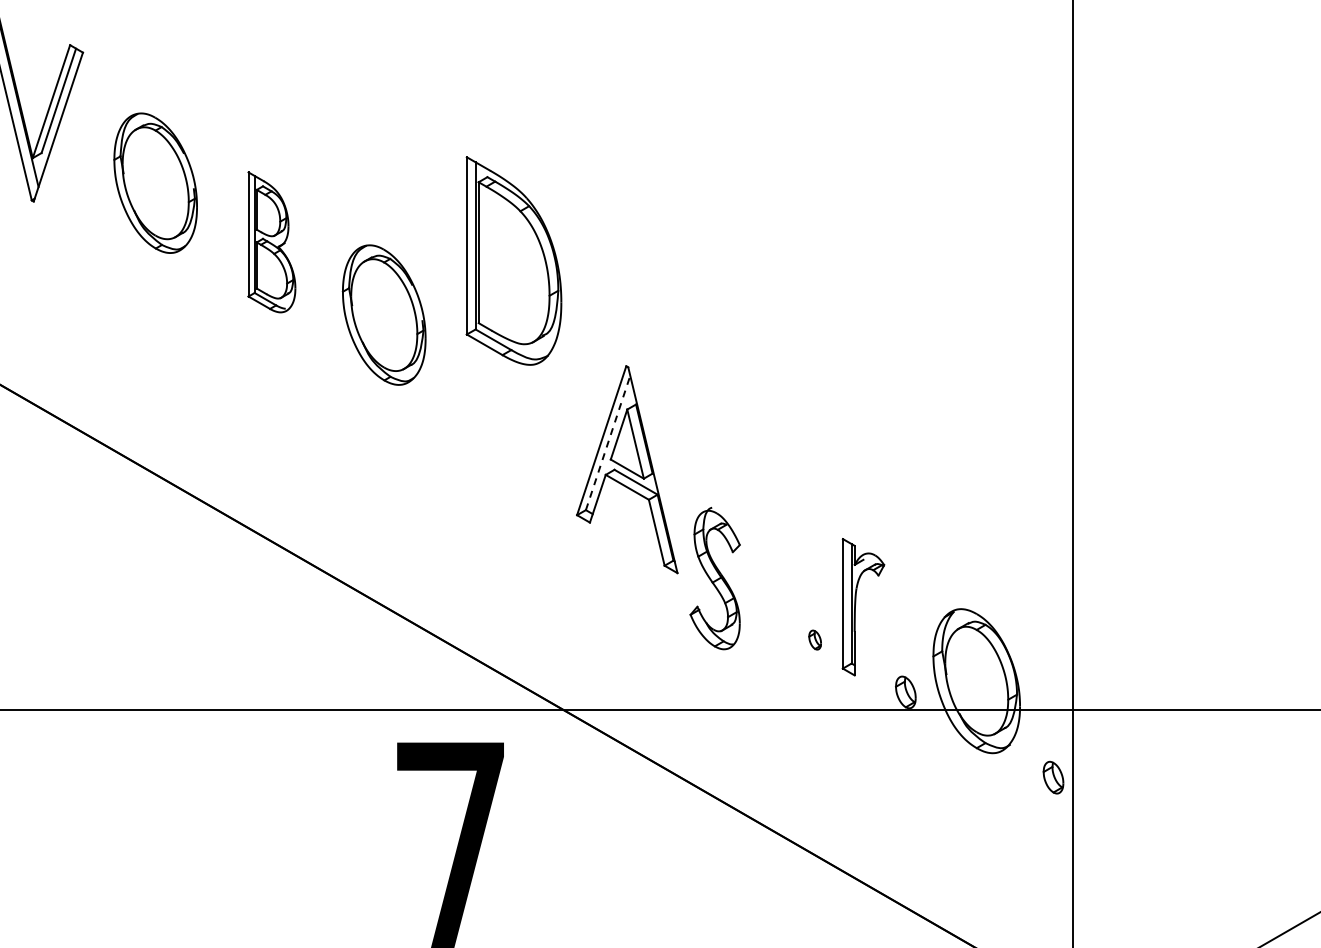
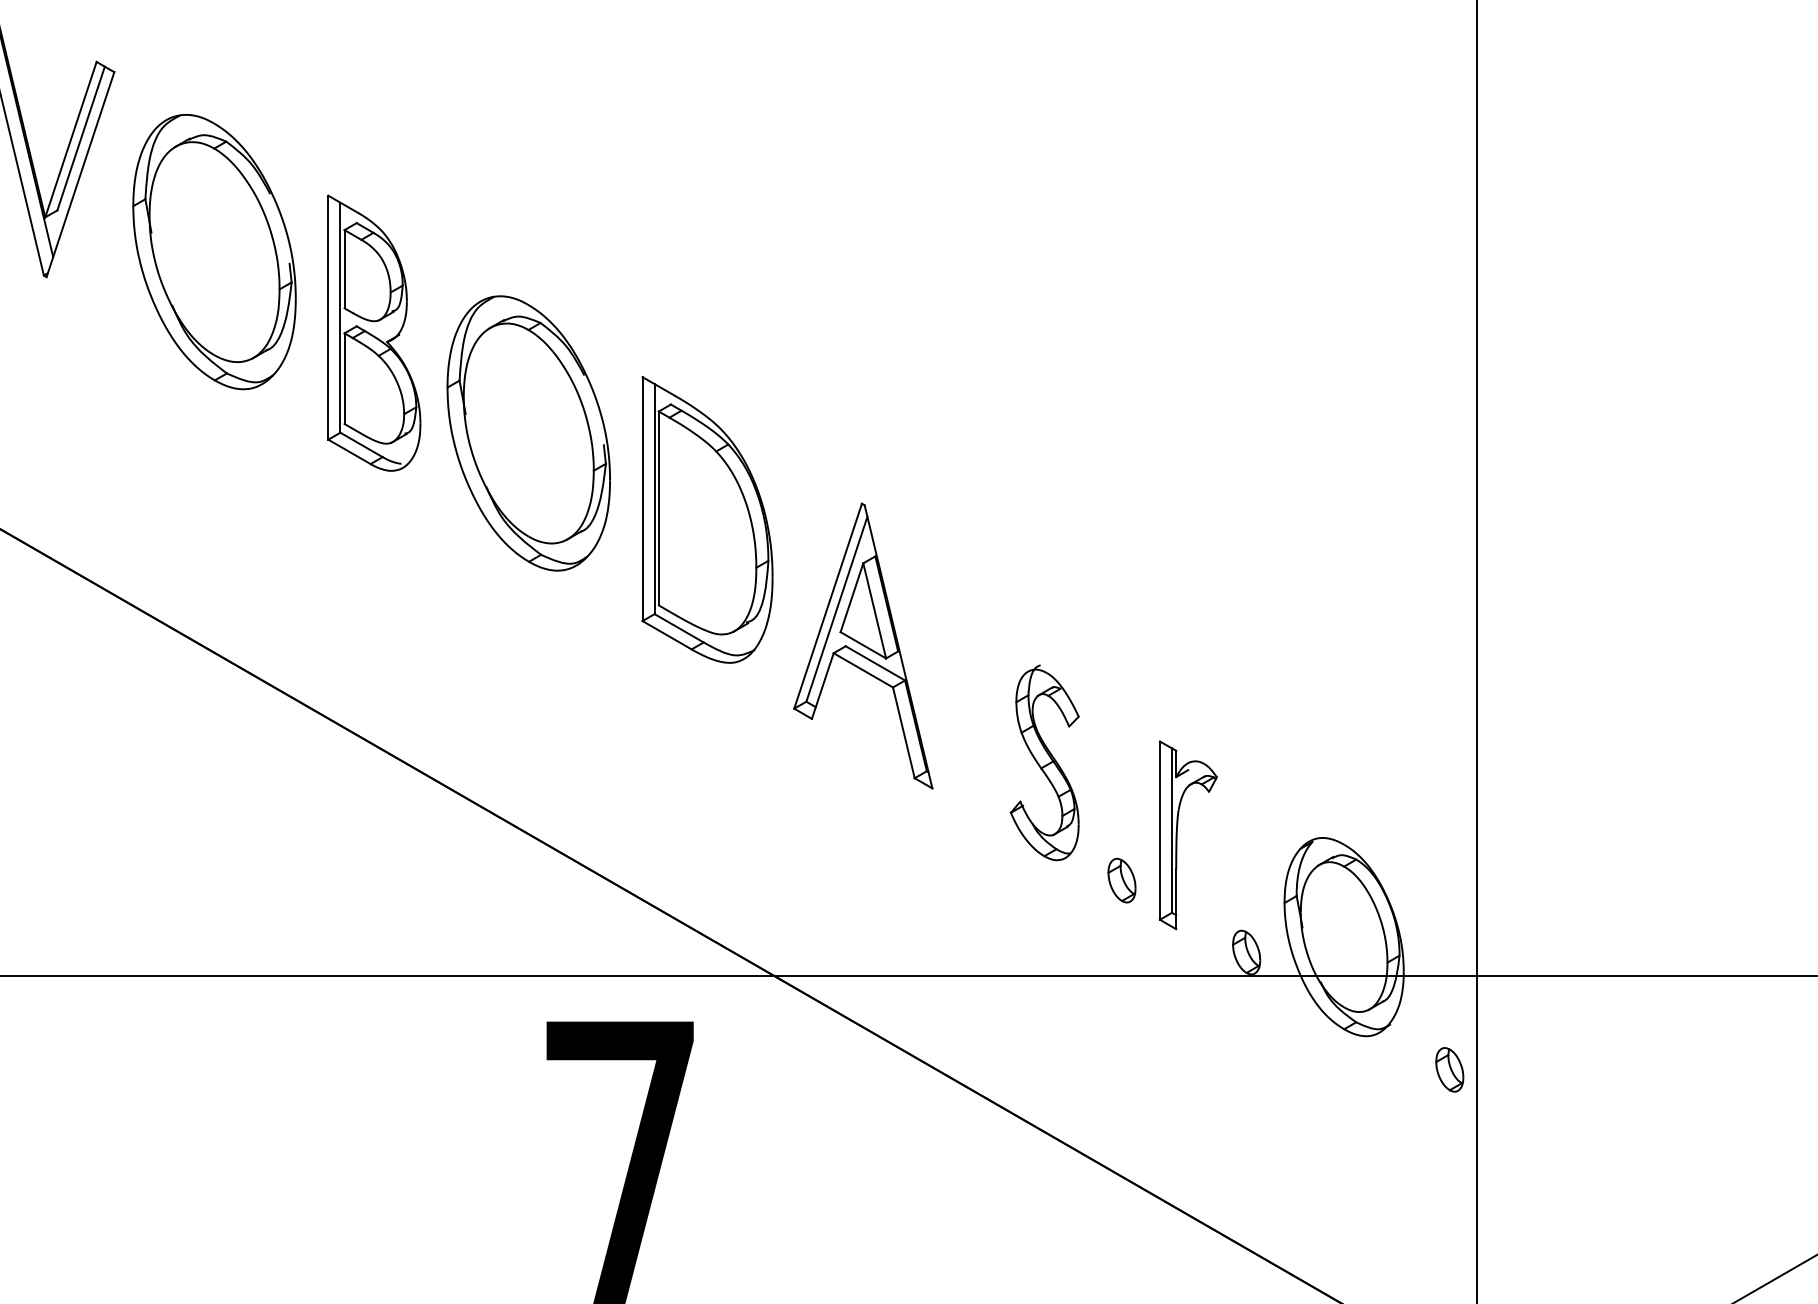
part: (155, 182) -> (214, 250), size x1.43
part: (271, 242) -> (373, 333), size x1.43
part: (513, 260) -> (706, 519), moved
part: (384, 314) -> (529, 432), size x1.43
line: (608, 442) -> (837, 608), dashed -> solid
part: (714, 578) -> (1043, 762), moved
part: (814, 639) -> (1120, 879), size x1.67

